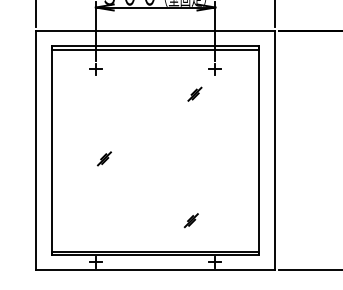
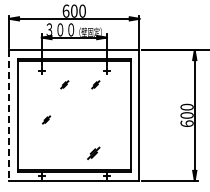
part: (137, 93) -> (64, 84), added
line: (36, 150) -> (9, 115), solid -> dashed
part: (190, 220) -> (93, 153), size x1.6

